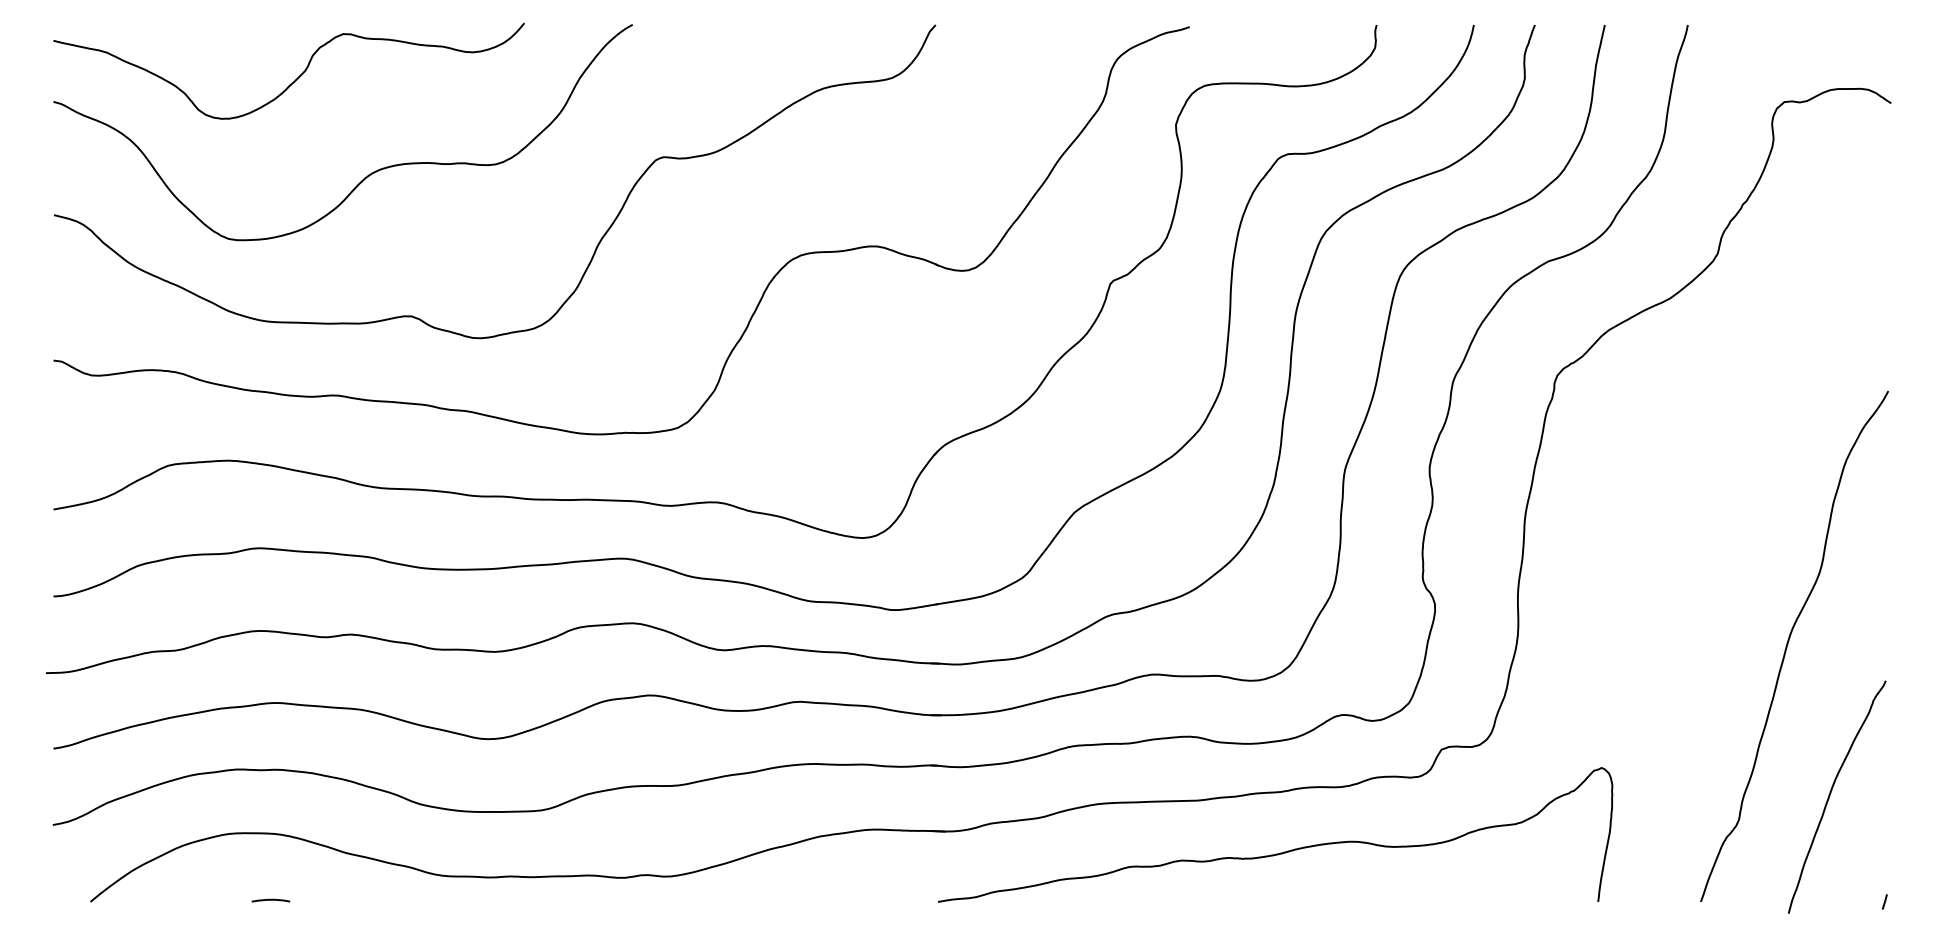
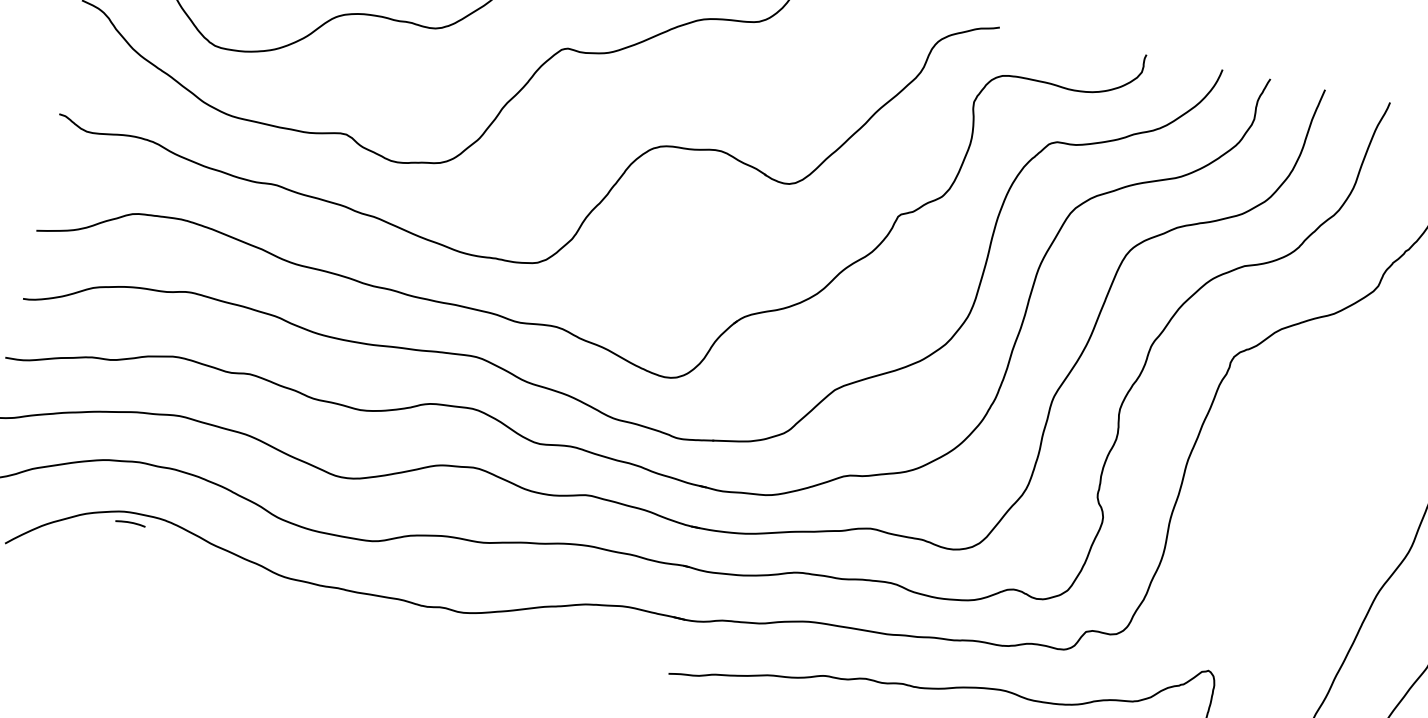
curve: (270, 900) -> (130, 523), moved

